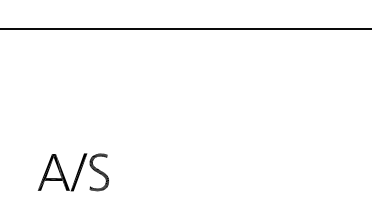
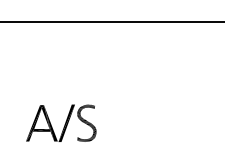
part: (72, 172) -> (60, 123), size x1.4

